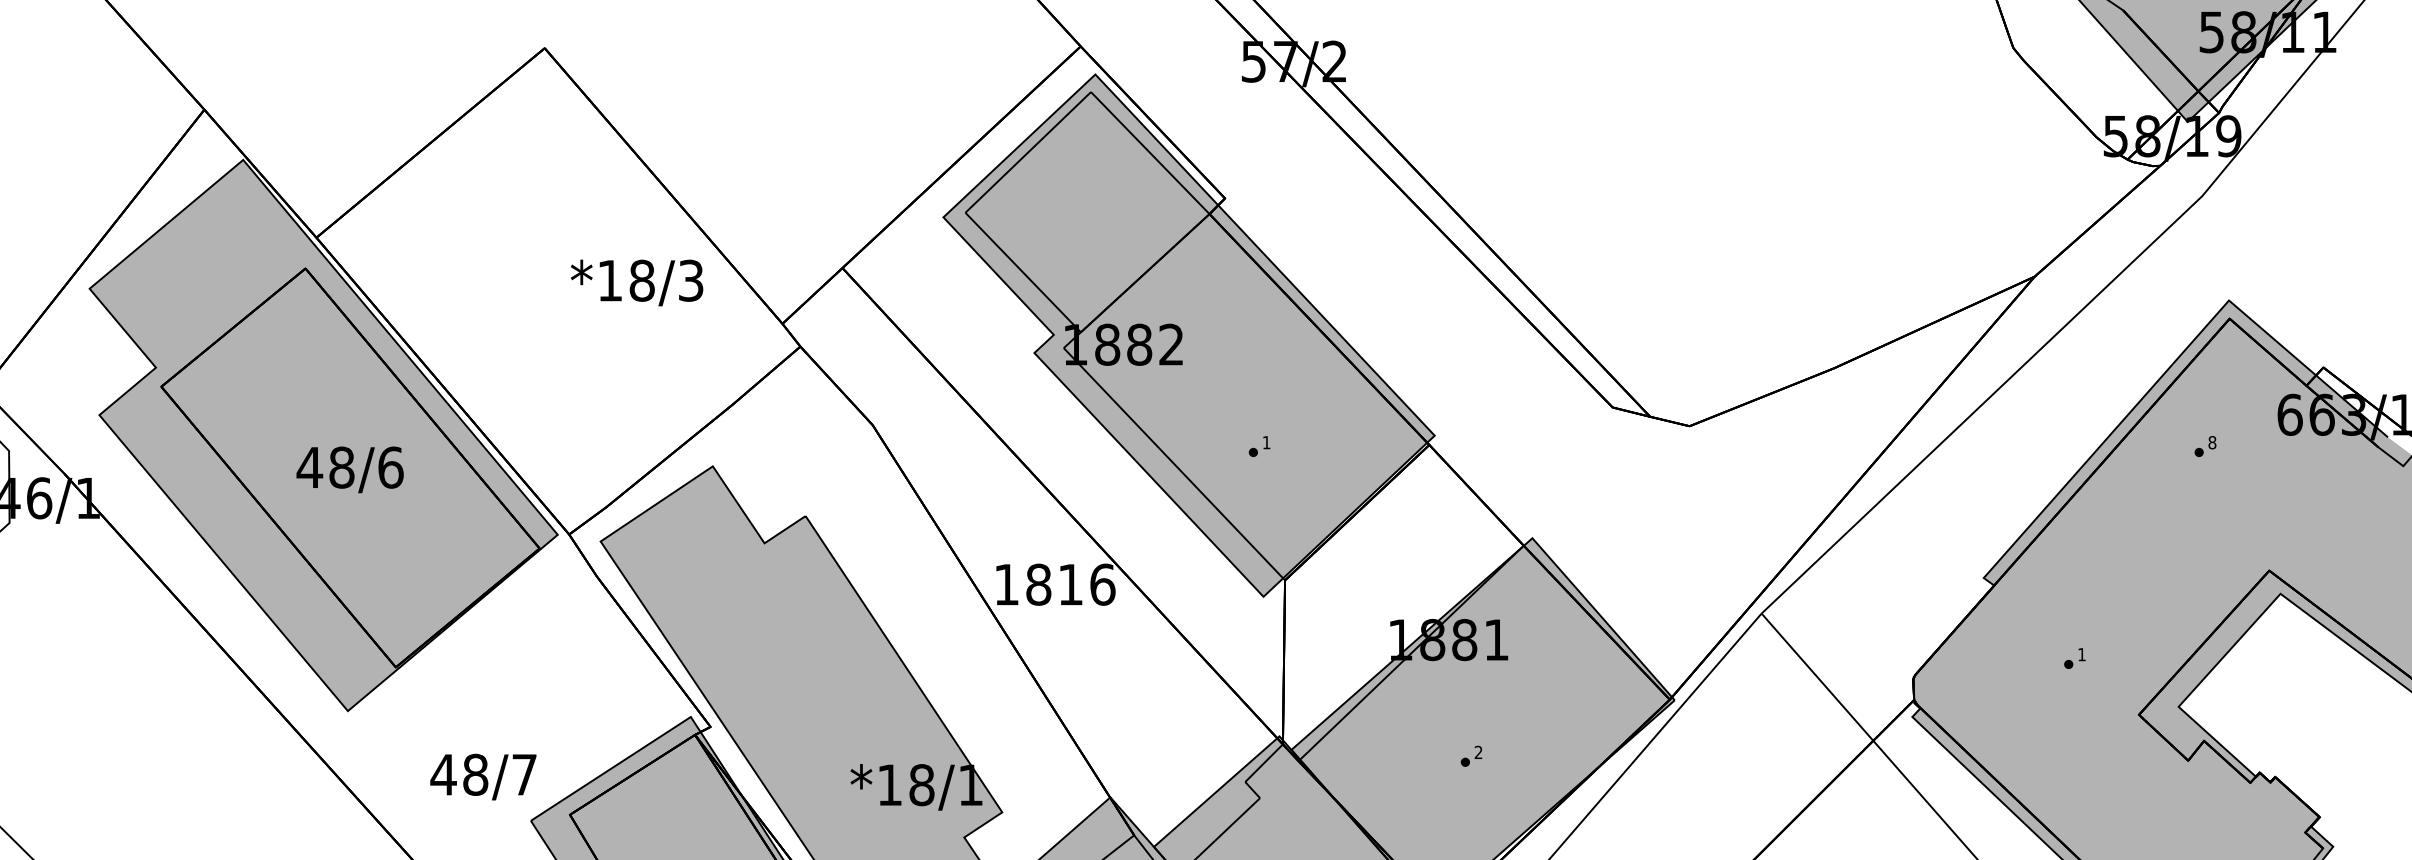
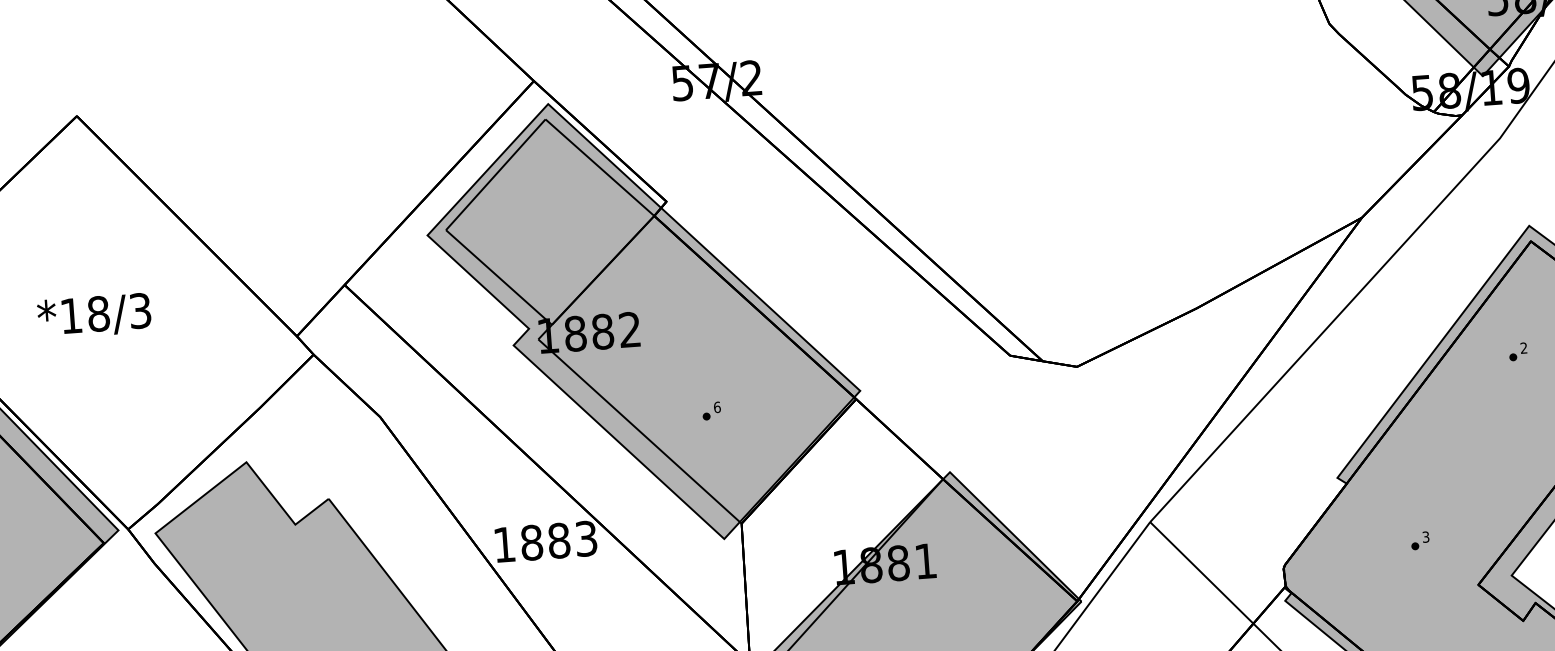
text: (637, 282) -> (94, 315), moved
text: (1266, 442) -> (717, 407), 1 -> 6
text: (2212, 442) -> (1524, 347), 8 -> 2
text: (1086, 584) -> (572, 539), 1816 -> 1883
text: (2081, 654) -> (1425, 537), 1 -> 3

